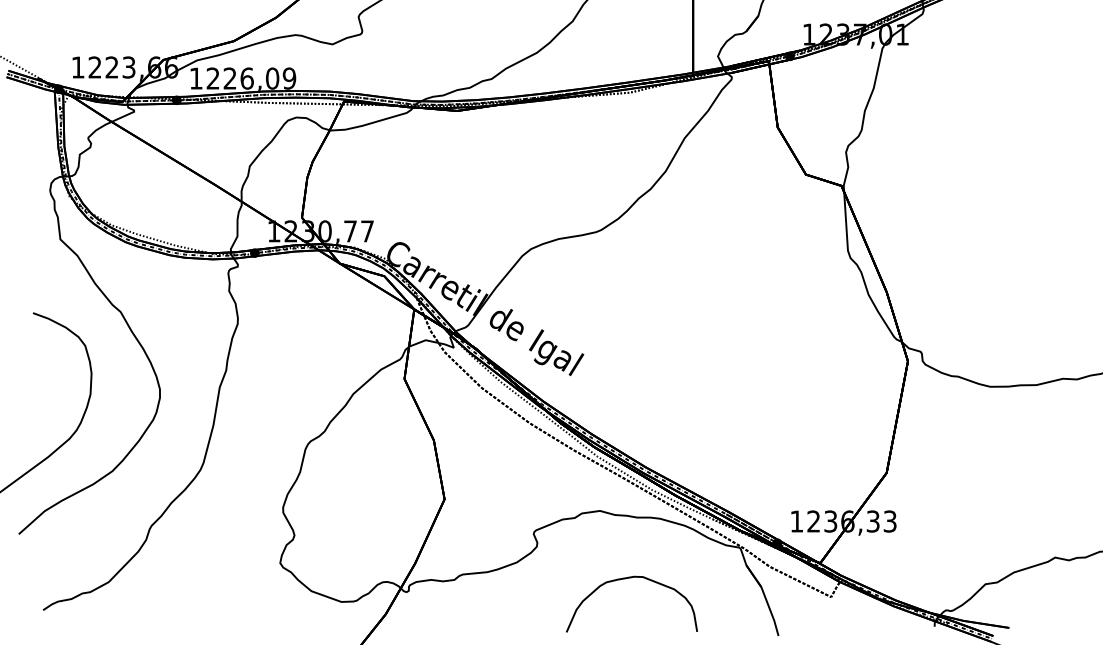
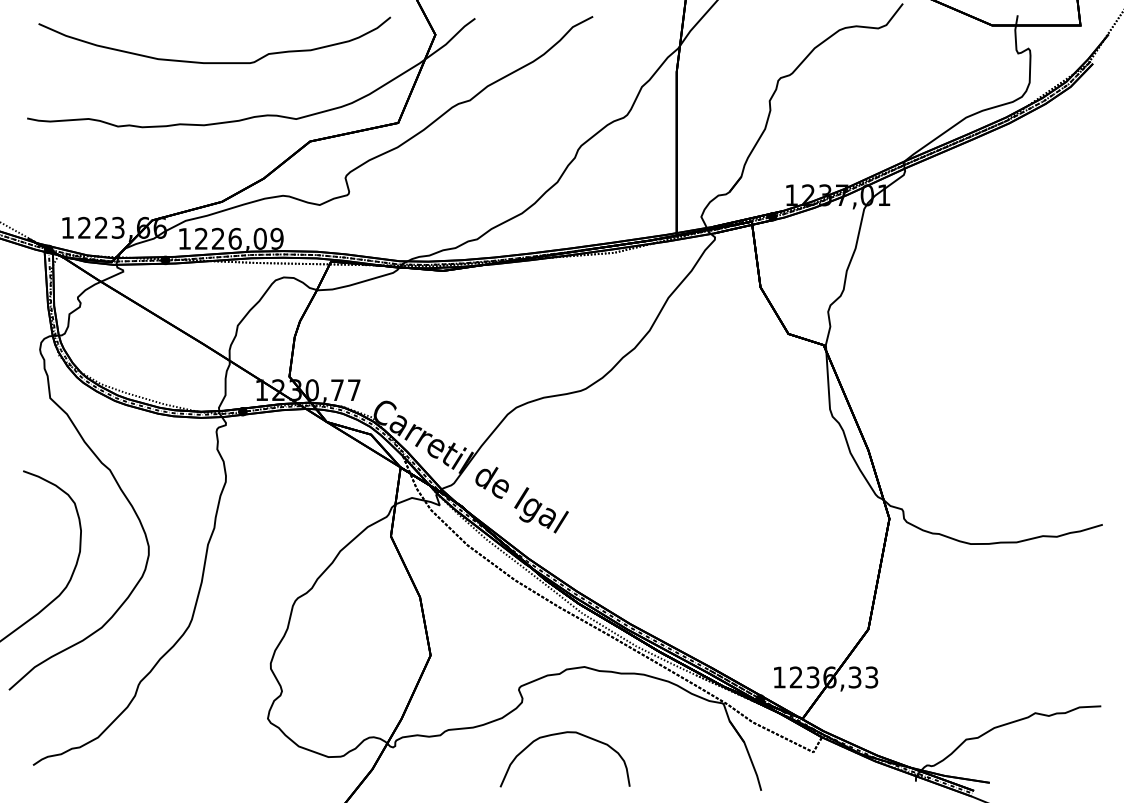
curve: (628, 579) -> (561, 734), moved

